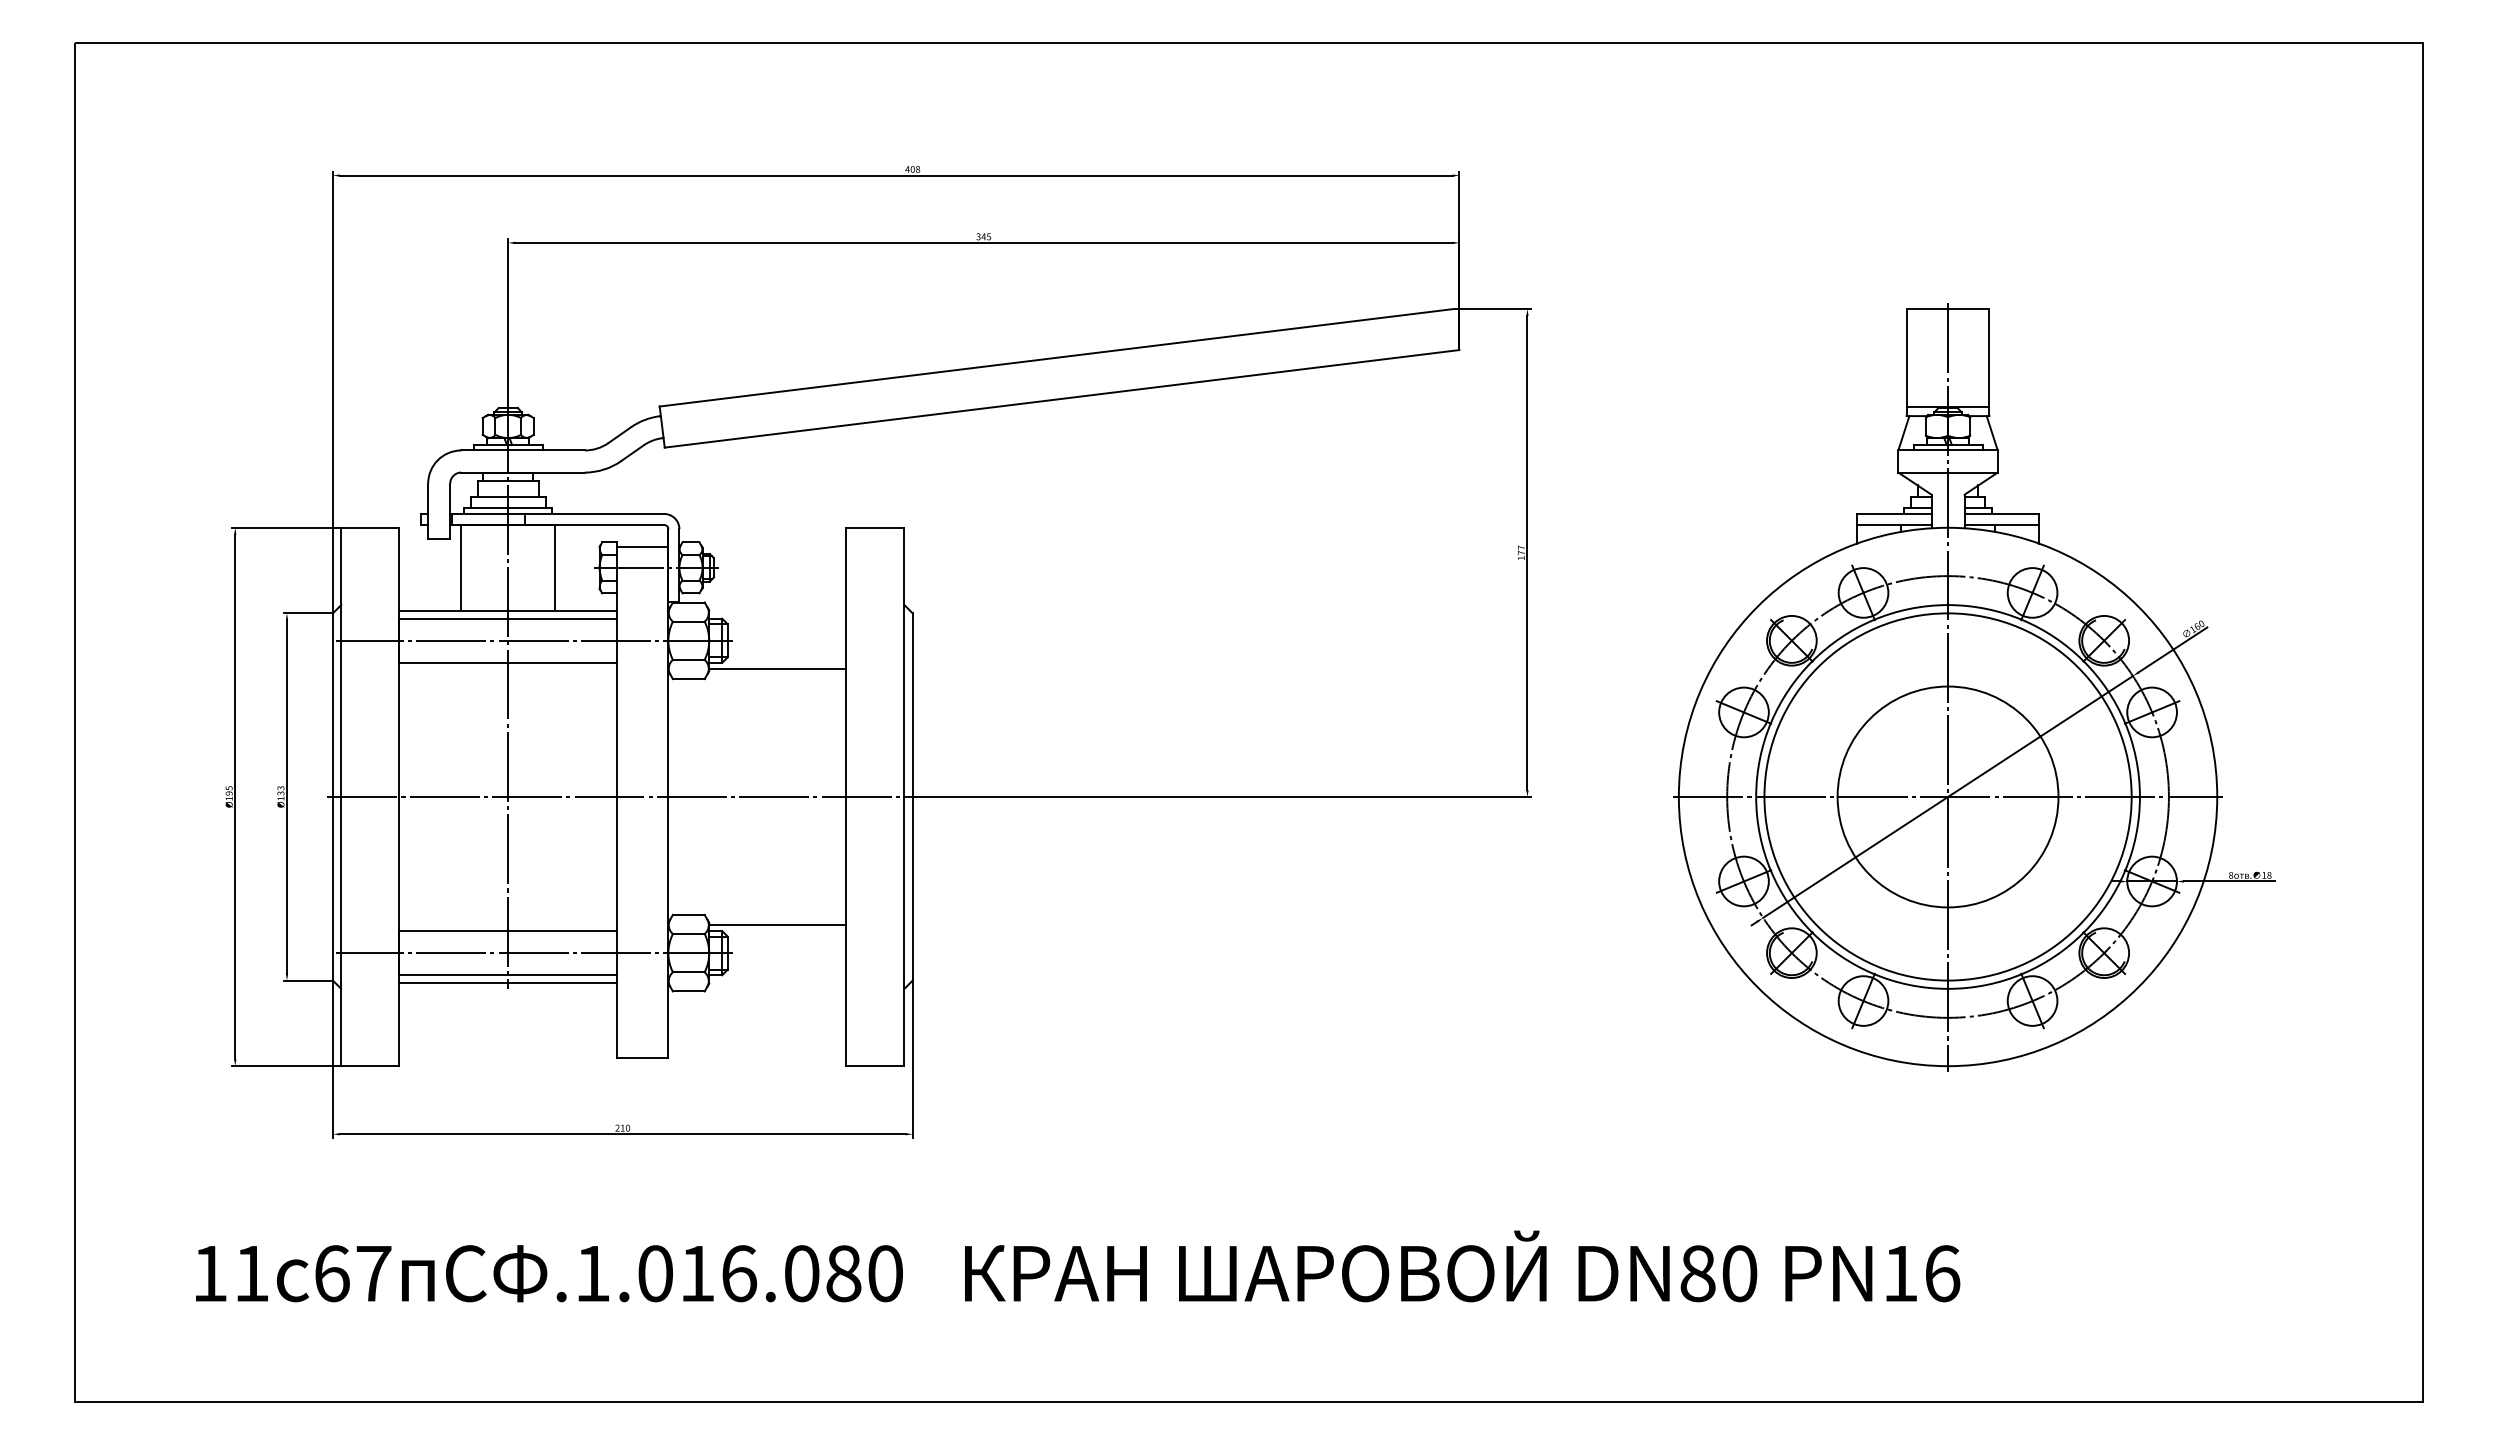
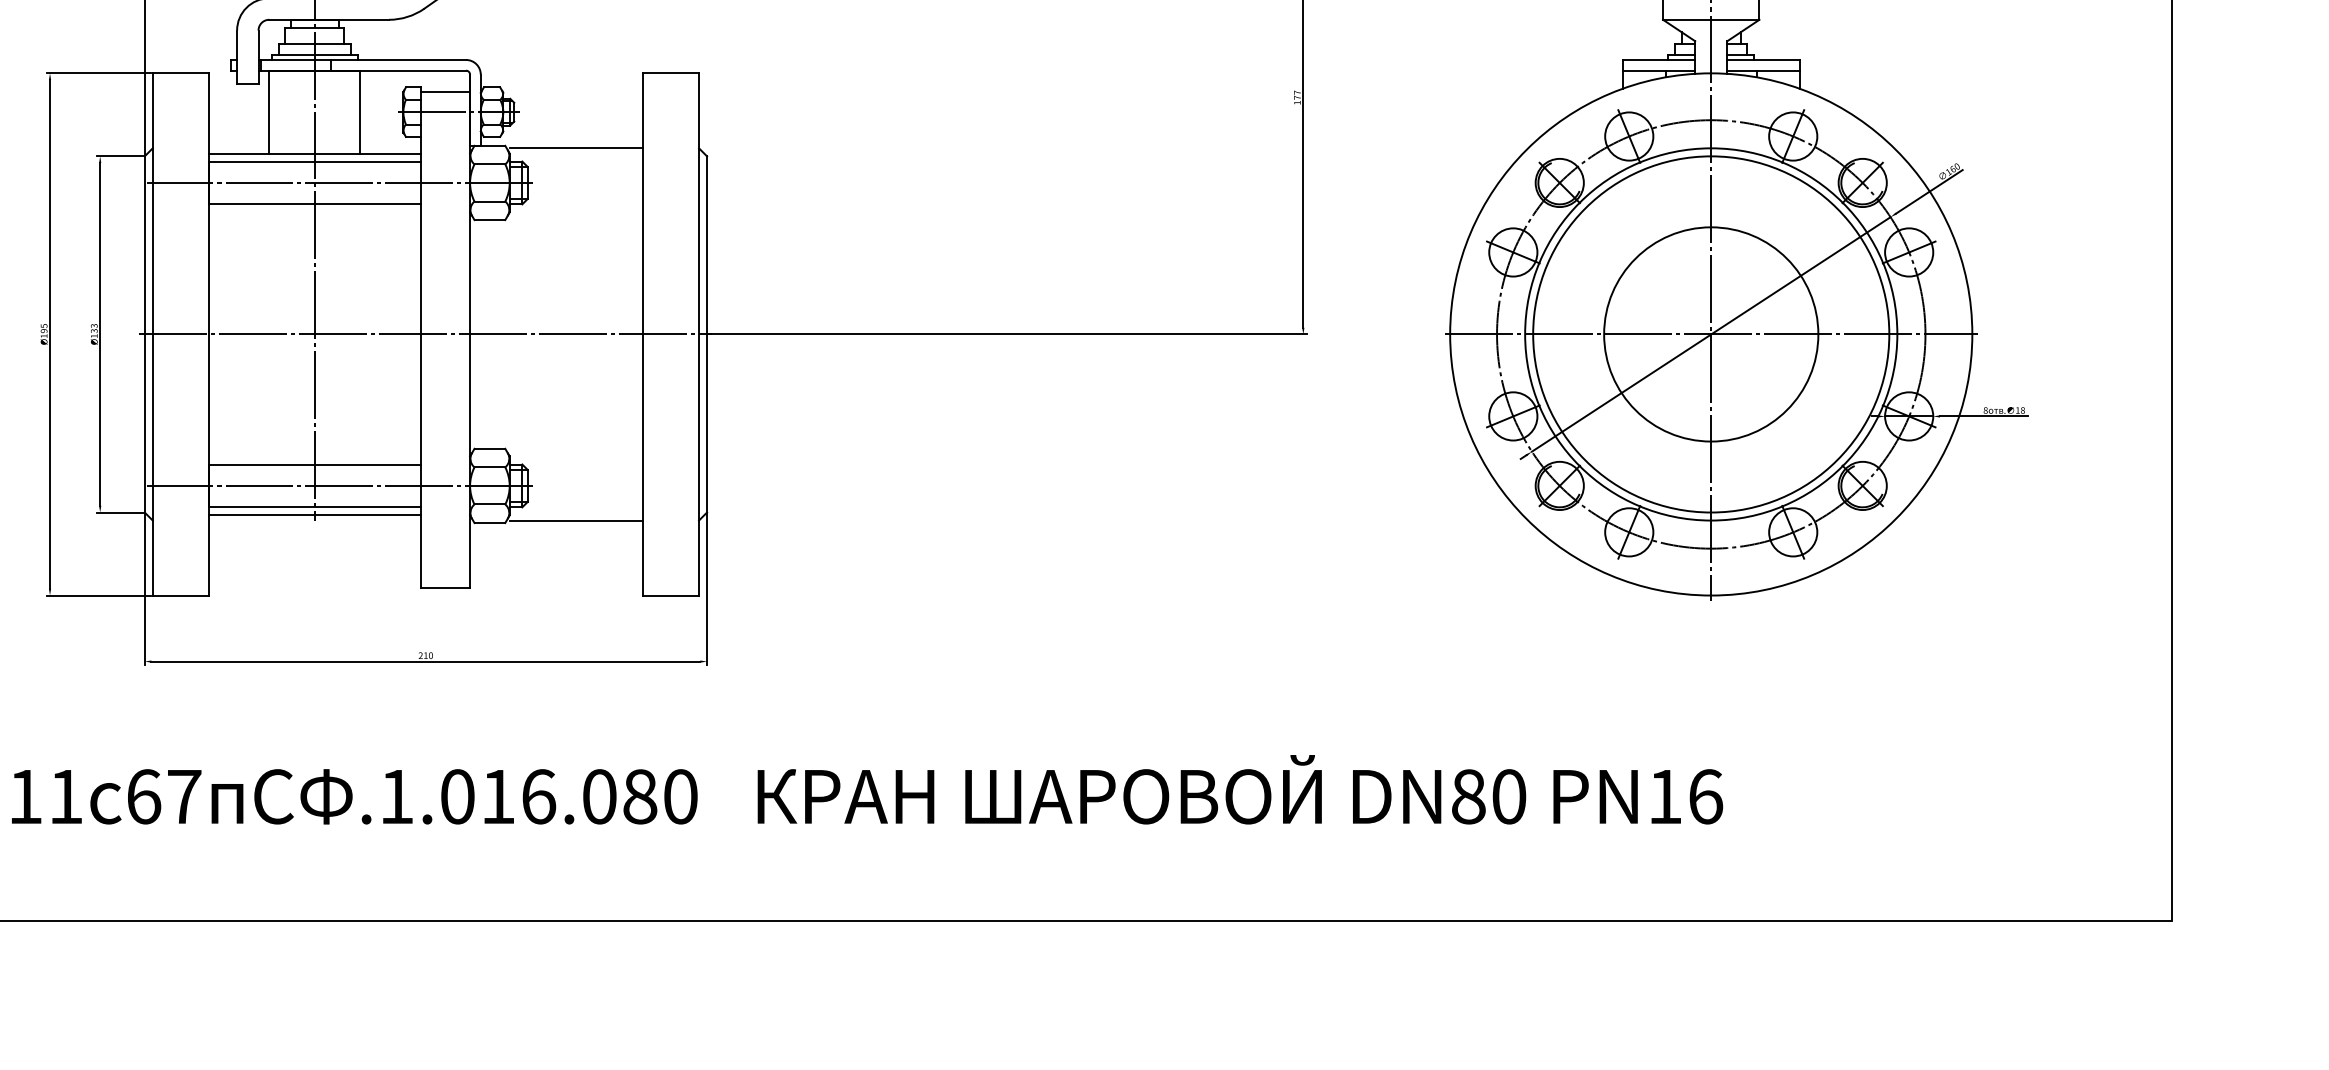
line: (777, 668) -> (575, 147), moved
line: (777, 925) -> (575, 521), moved

